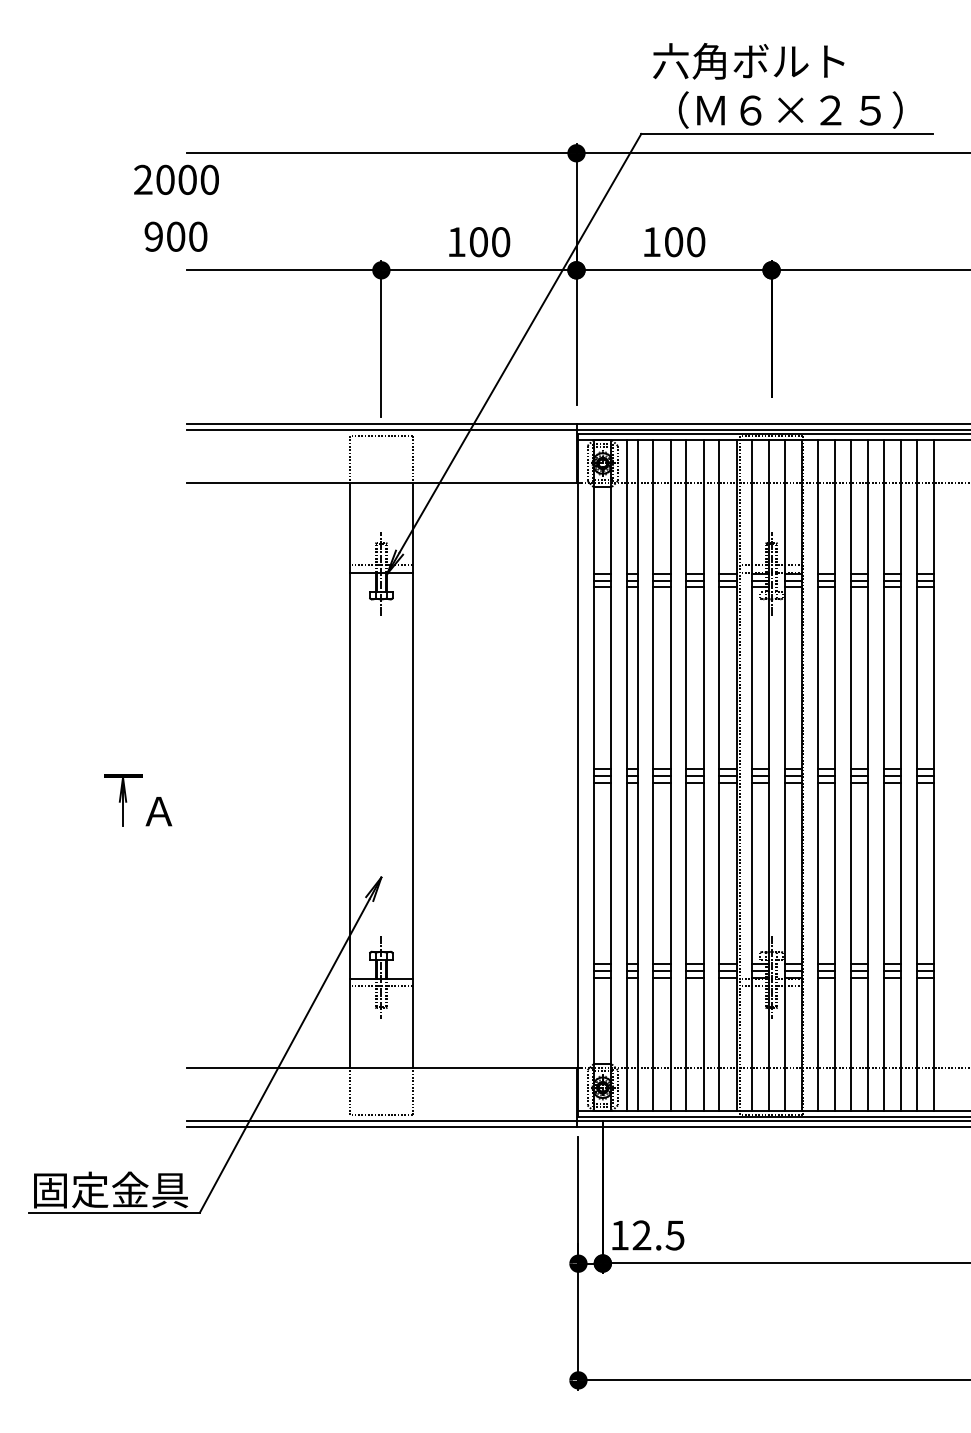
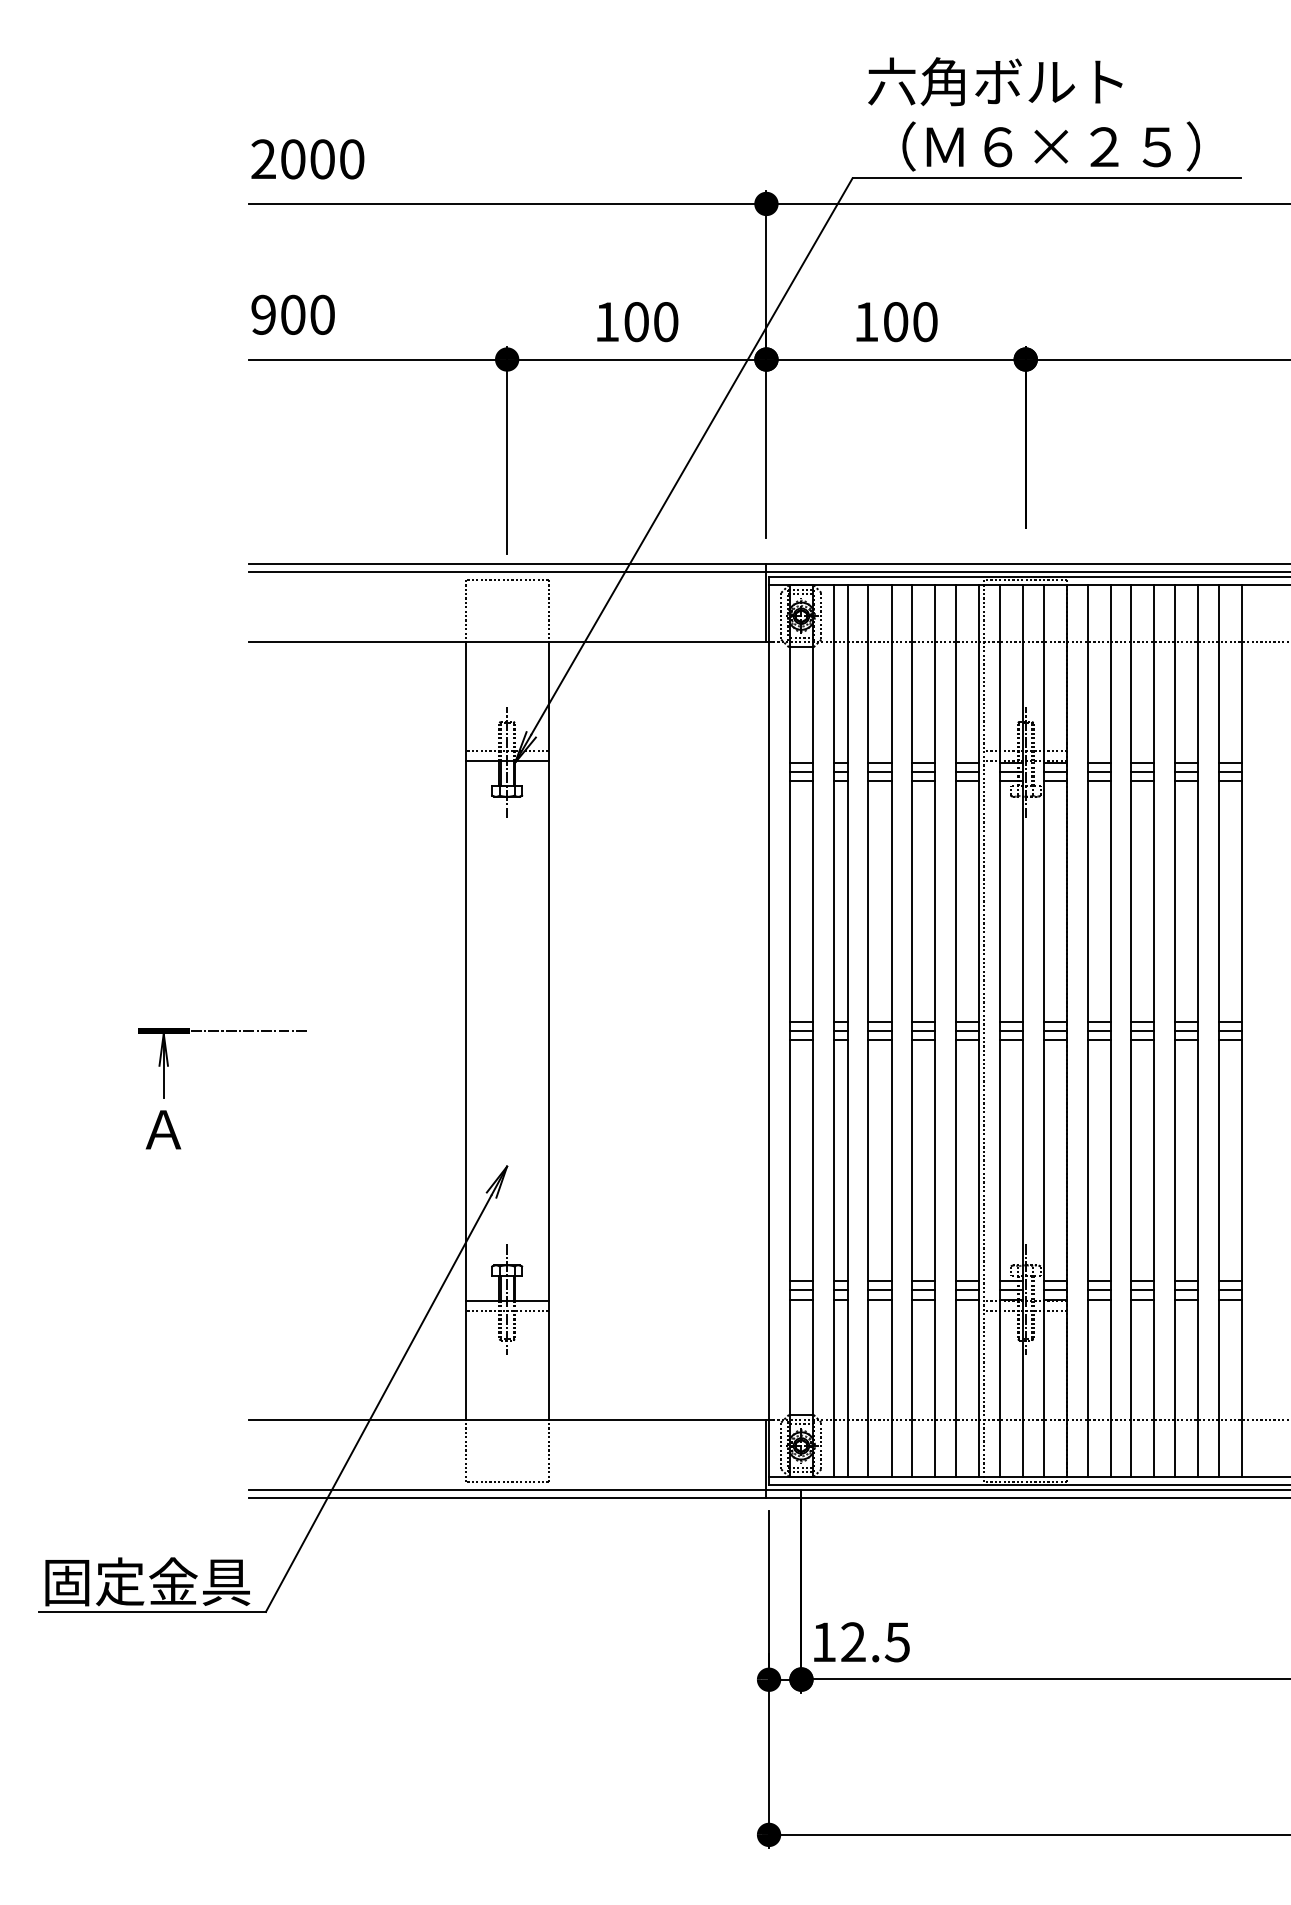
text: (176, 180) -> (307, 159), moved
text: (175, 236) -> (292, 314), moved
line: (186, 775) -> (248, 1031), added
text: (158, 811) -> (163, 1129), moved

